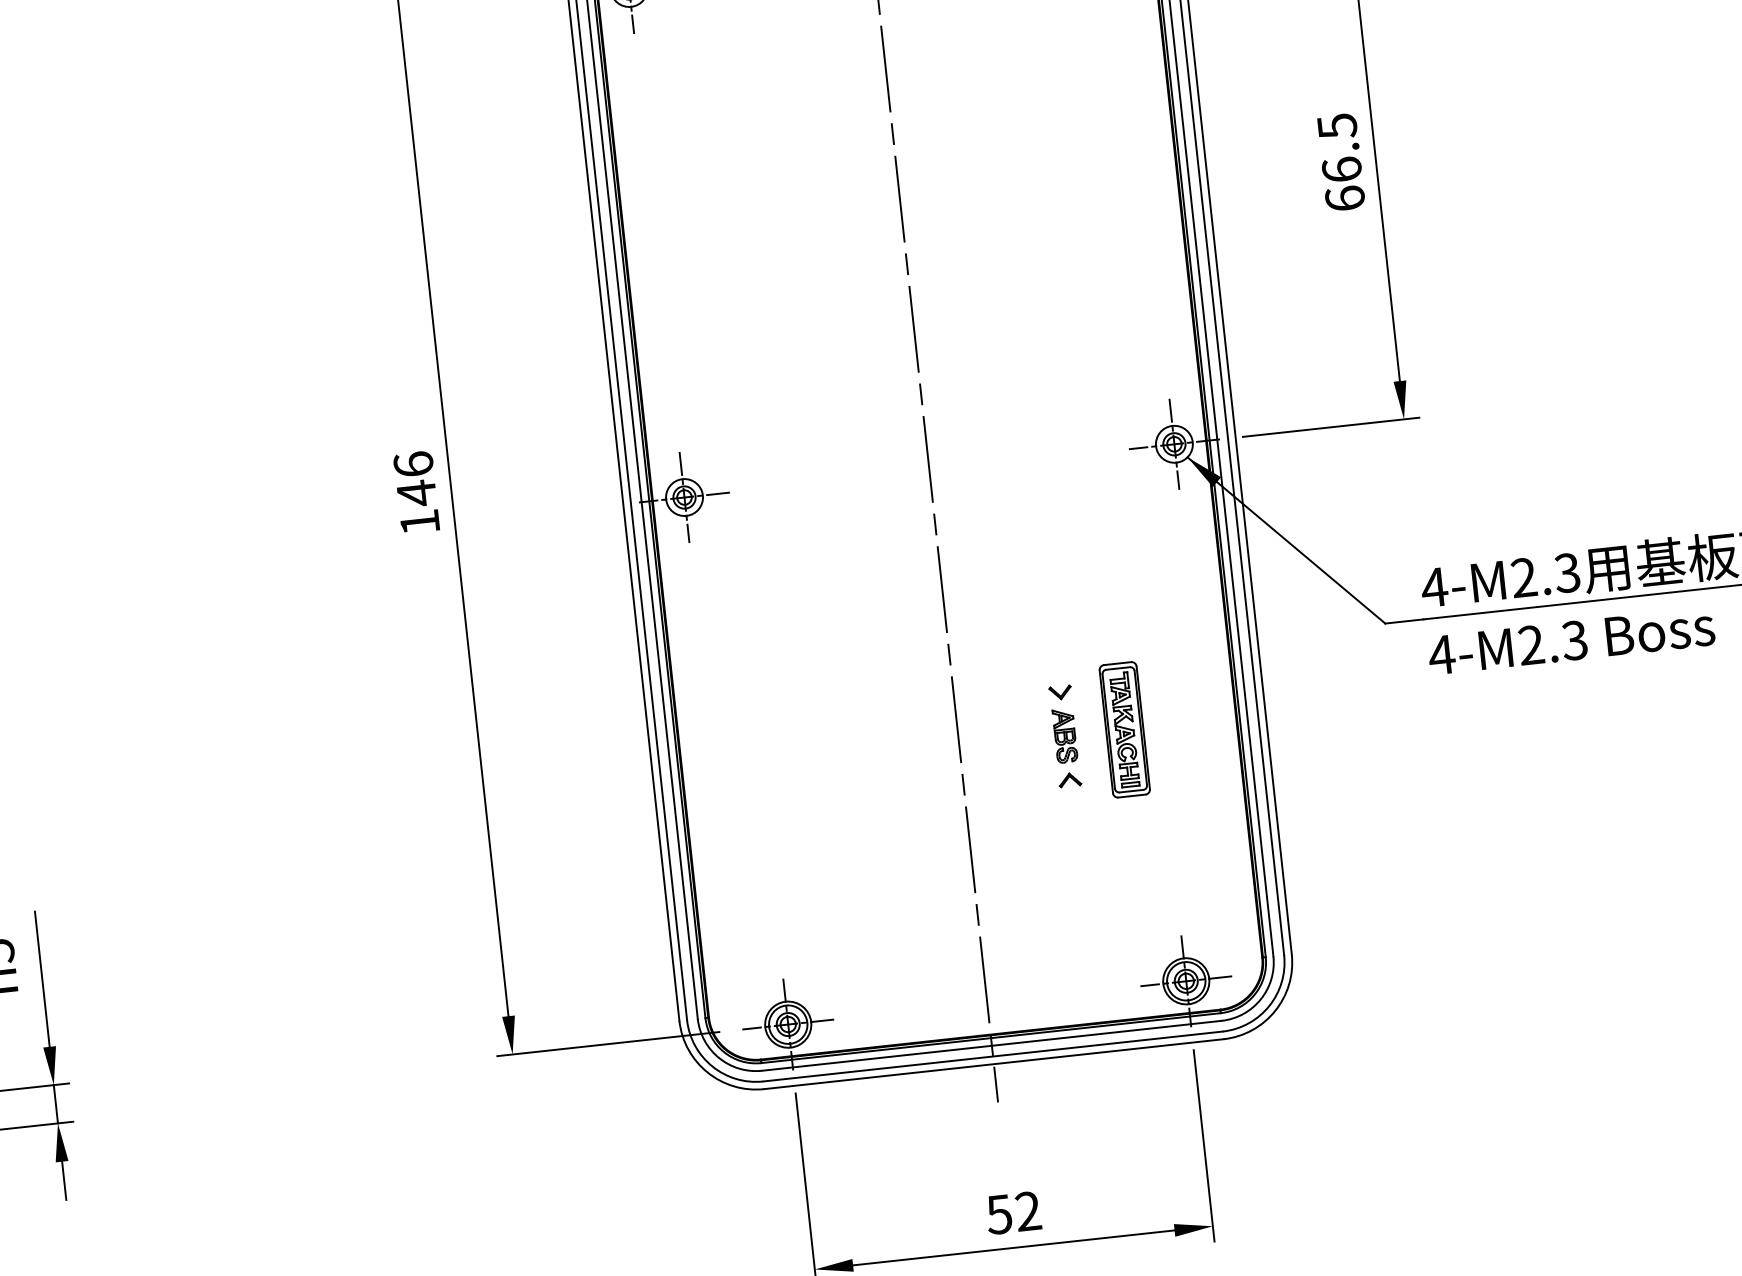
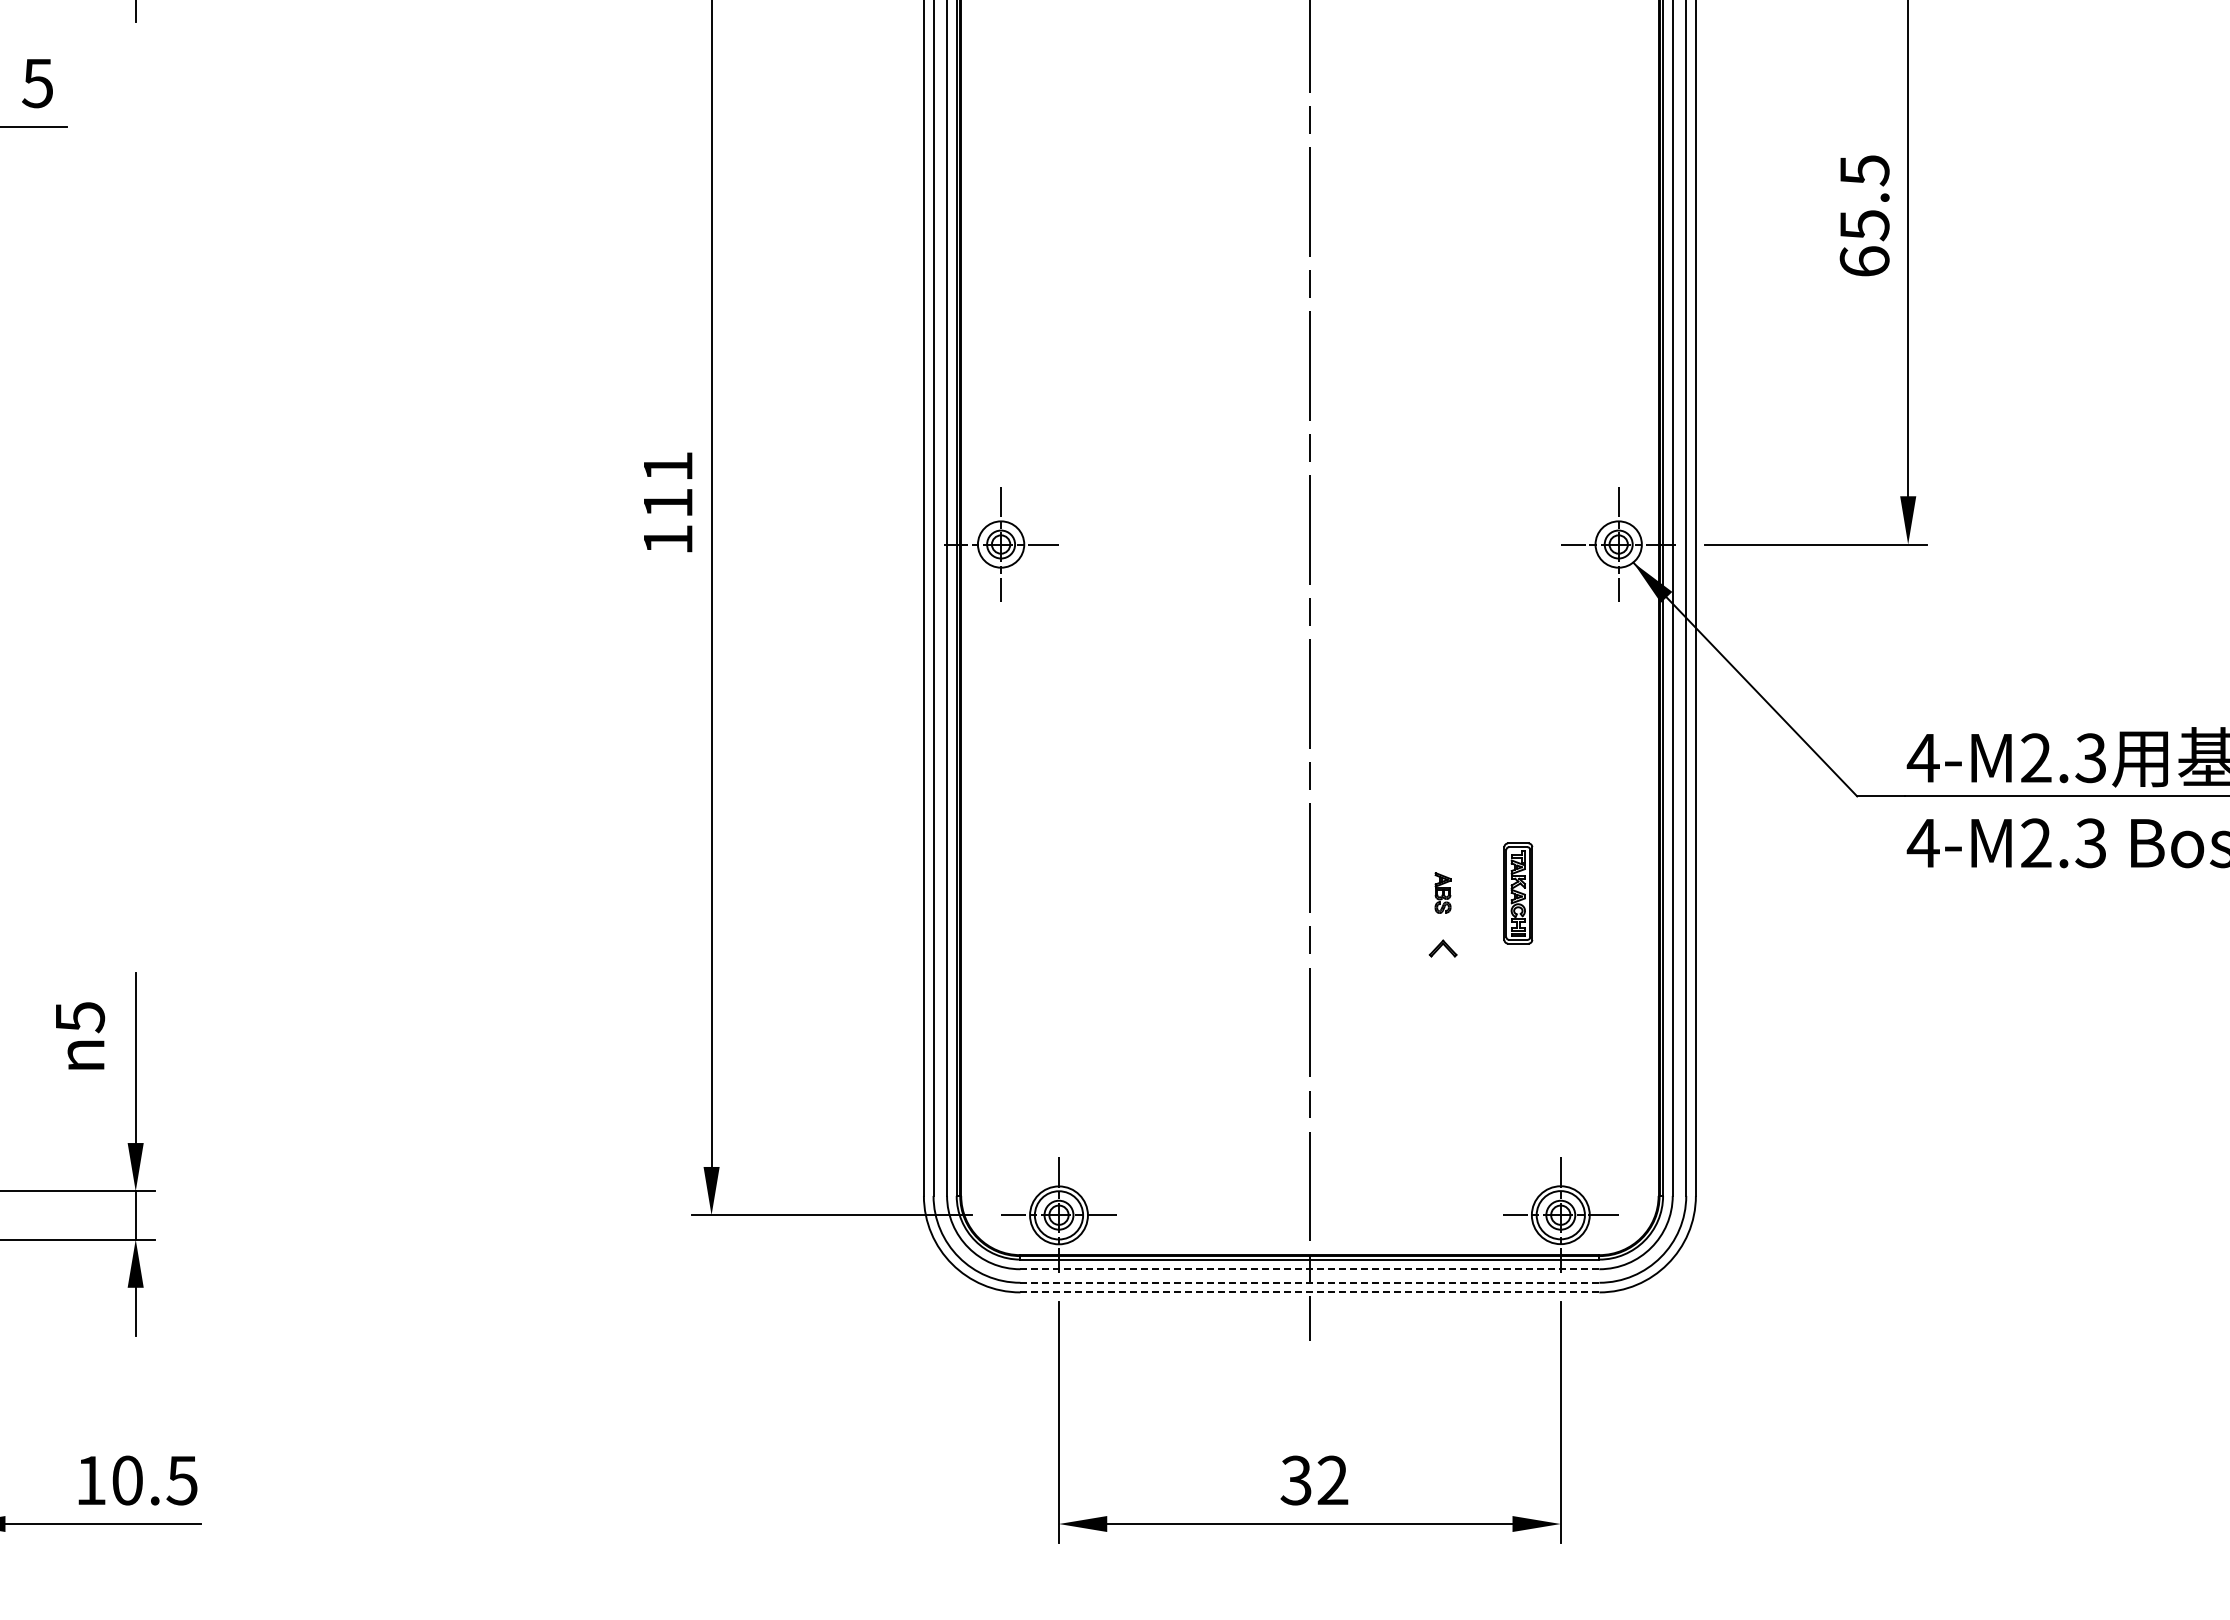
text: (1341, 170) -> (1864, 225), 66.5 -> 65.5
text: (415, 479) -> (668, 485), 146 -> 111
part: (1059, 692) -> (1442, 838), removed
part: (1125, 729) -> (1518, 893), size x0.6
part: (1064, 735) -> (1442, 892), size x0.6
line: (991, 1046) -> (1309, 1269), solid -> dashed
line: (992, 1056) -> (1309, 1282), solid -> dashed
line: (993, 1064) -> (1309, 1292), solid -> dashed
text: (998, 1214) -> (1295, 1480), 52 -> 32

